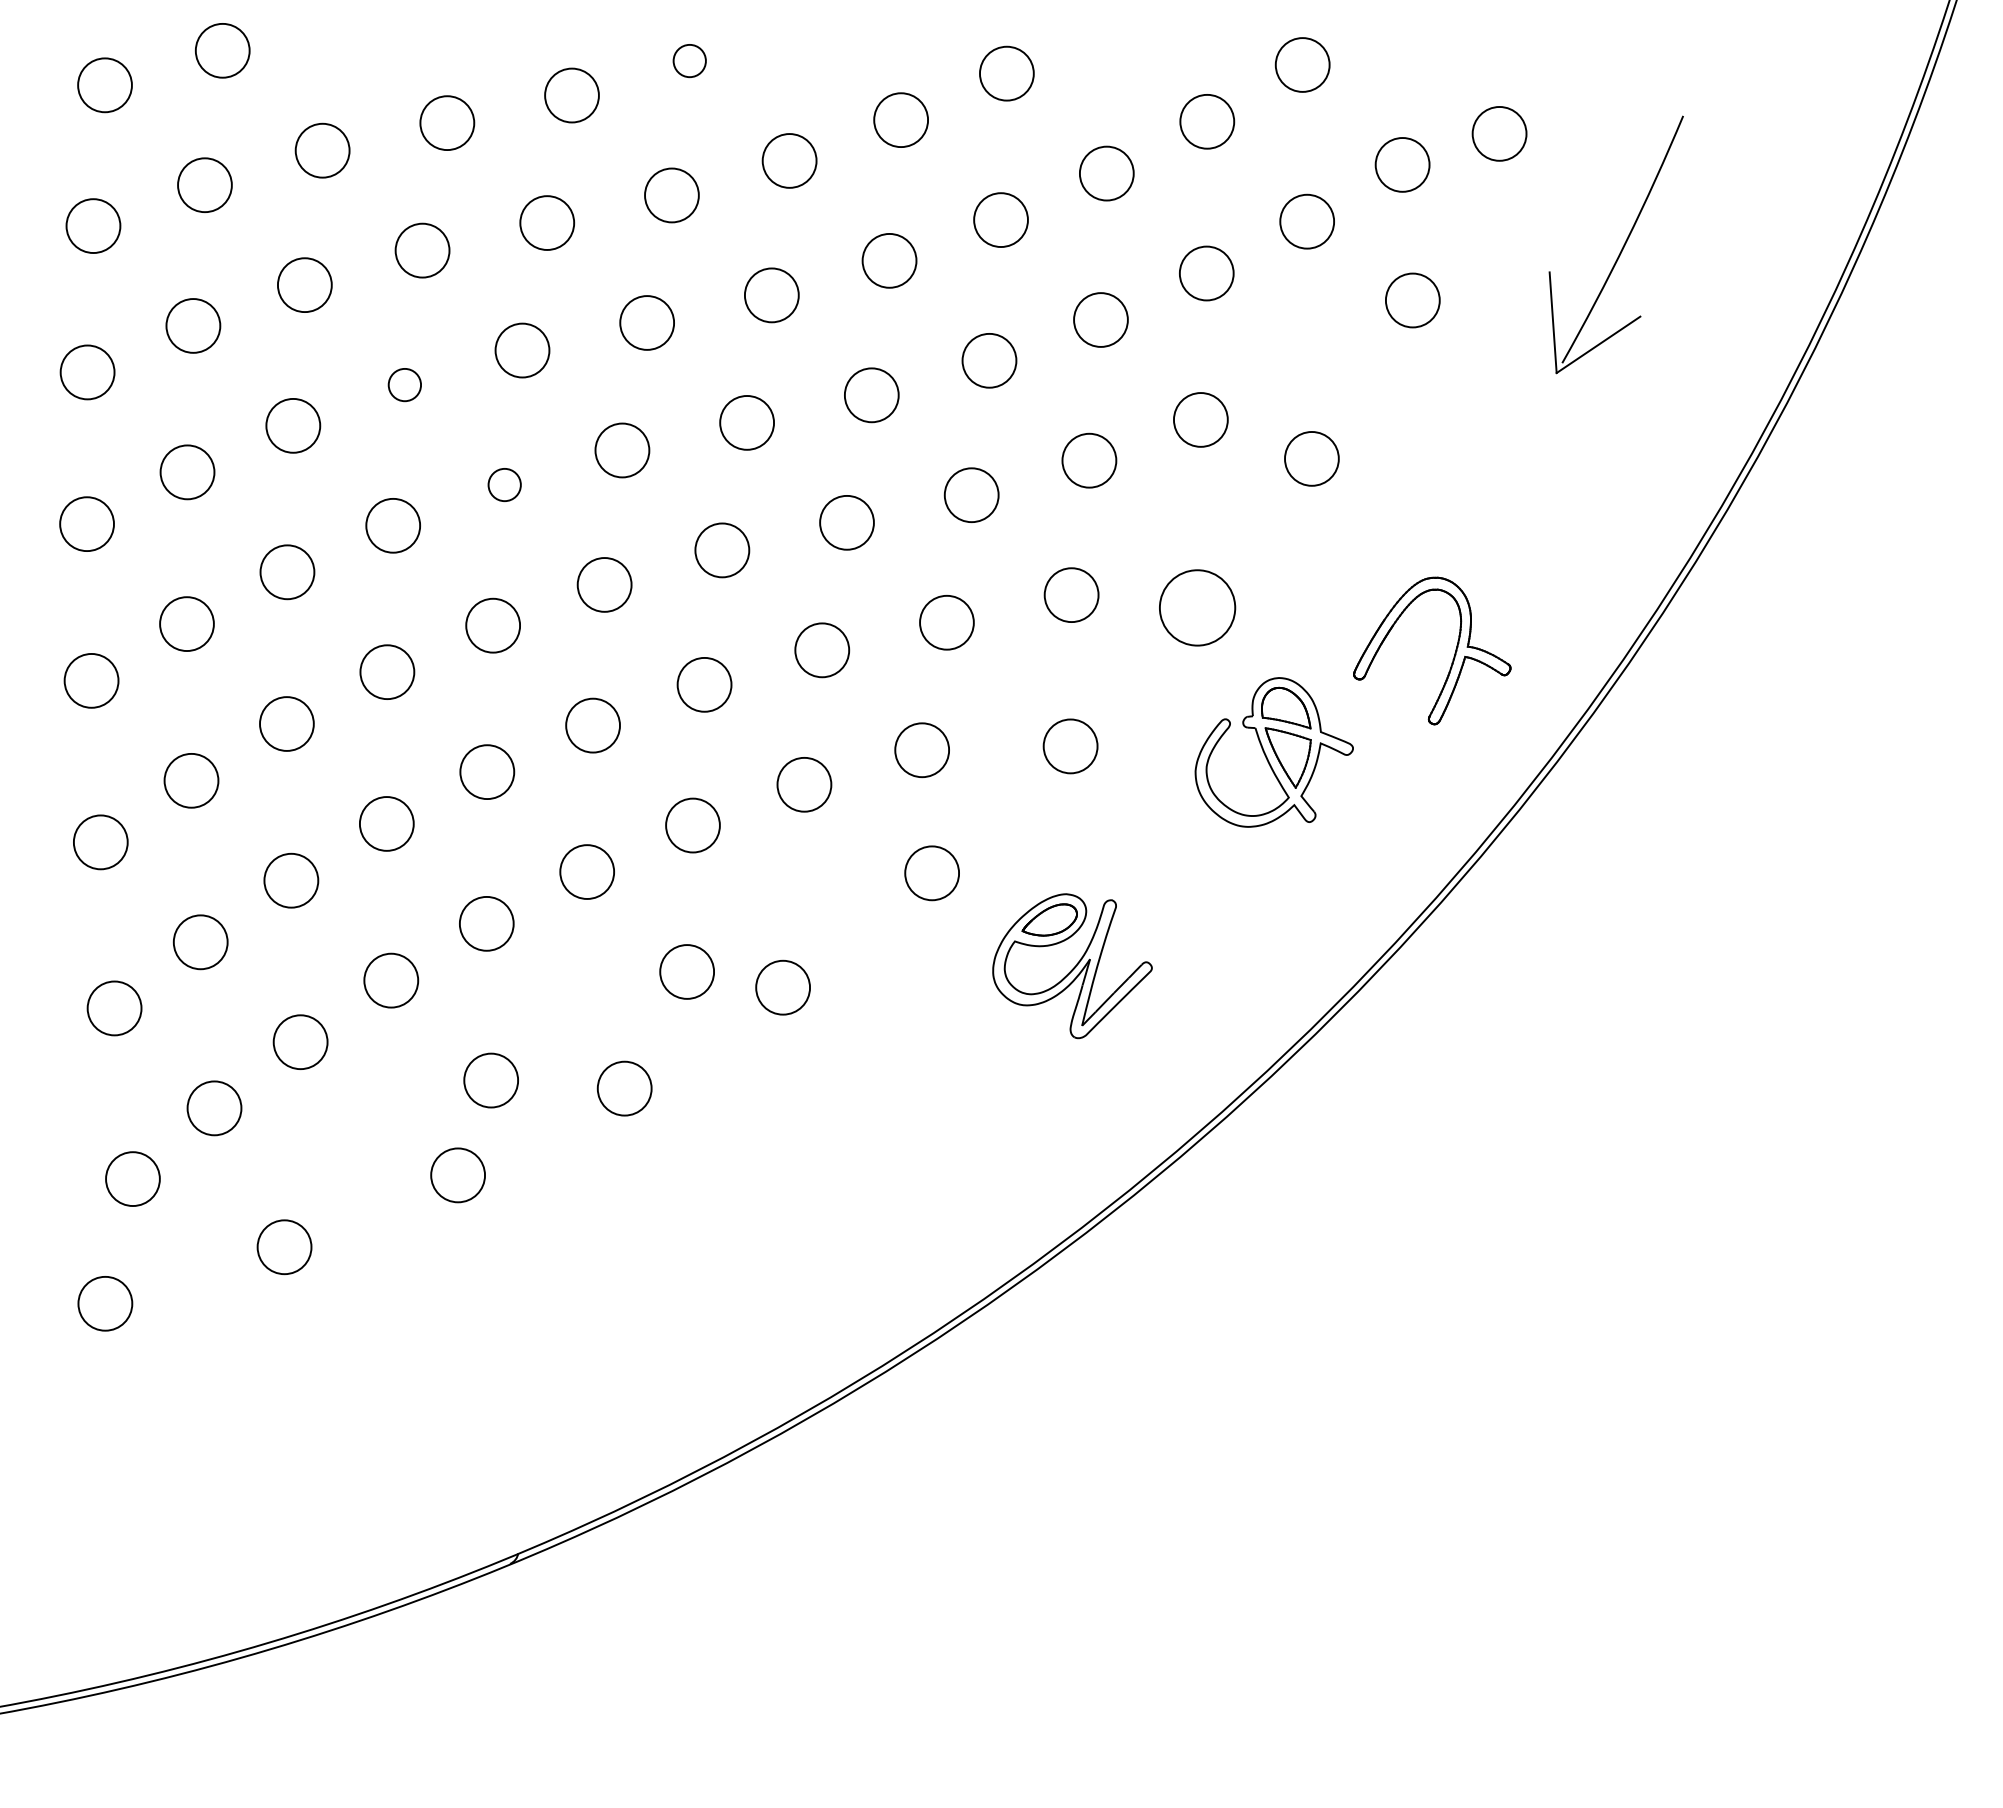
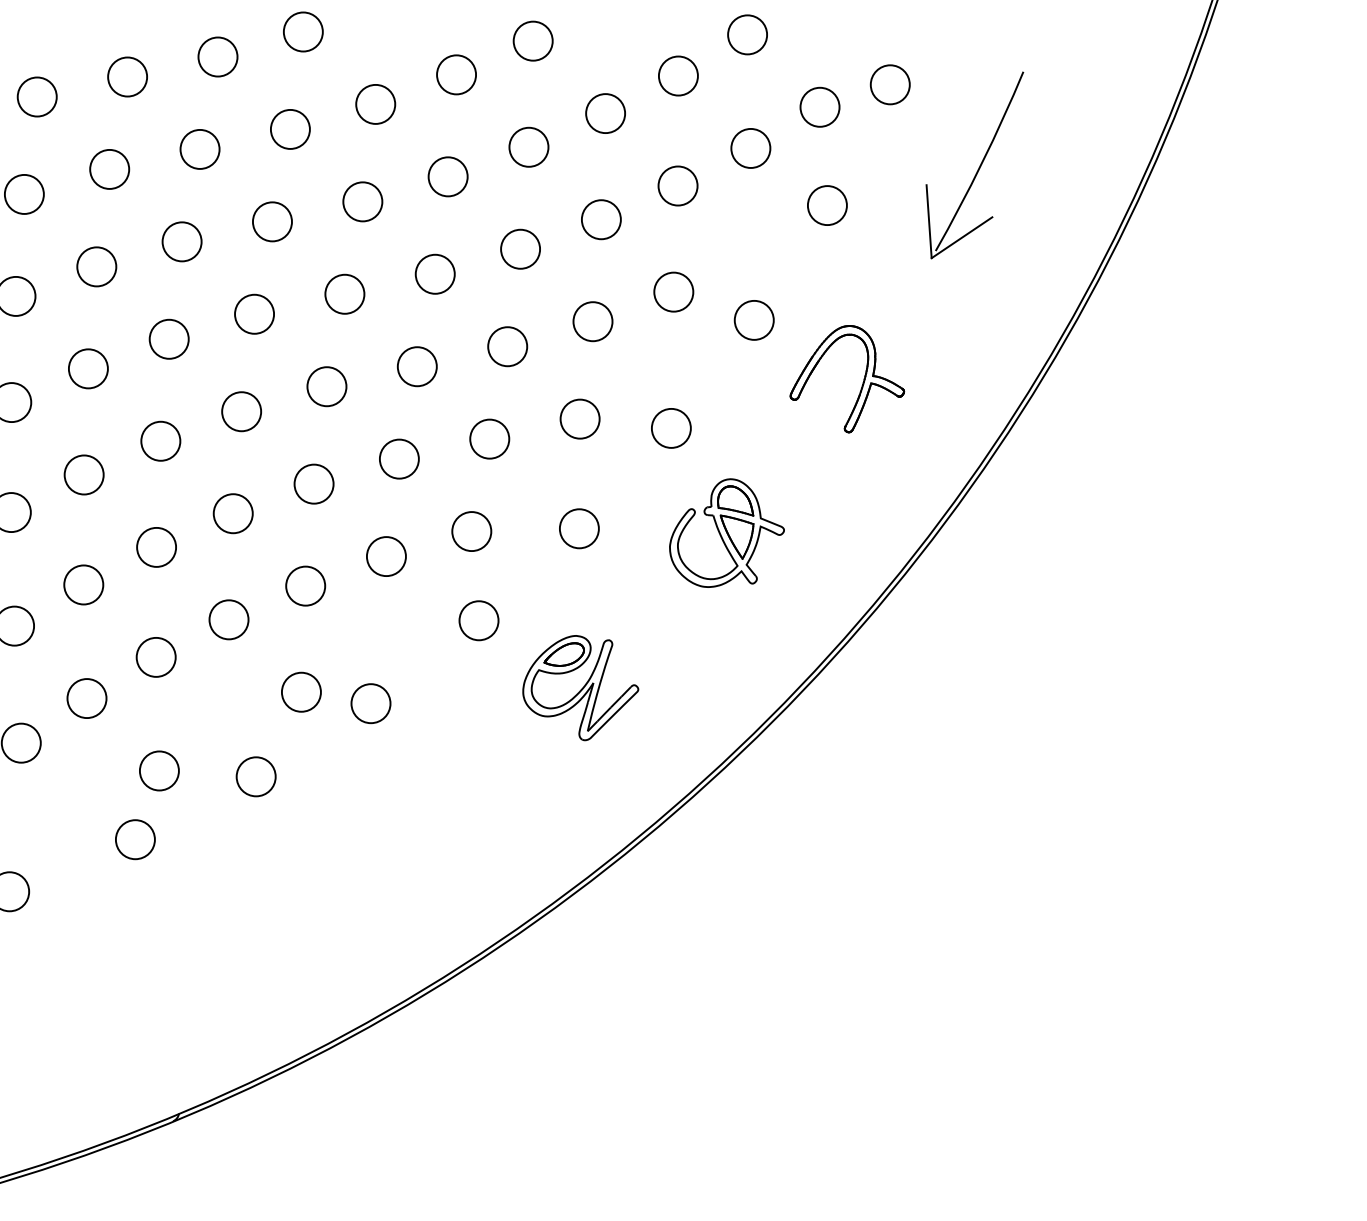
circle: (689, 60) -> (303, 31), size x1.67
circle: (404, 384) -> (96, 266), size x1.67
circle: (504, 484) -> (169, 338), size x1.67
circle: (1197, 607) -> (671, 428), size x0.71
part: (1453, 656) -> (862, 383), moved

